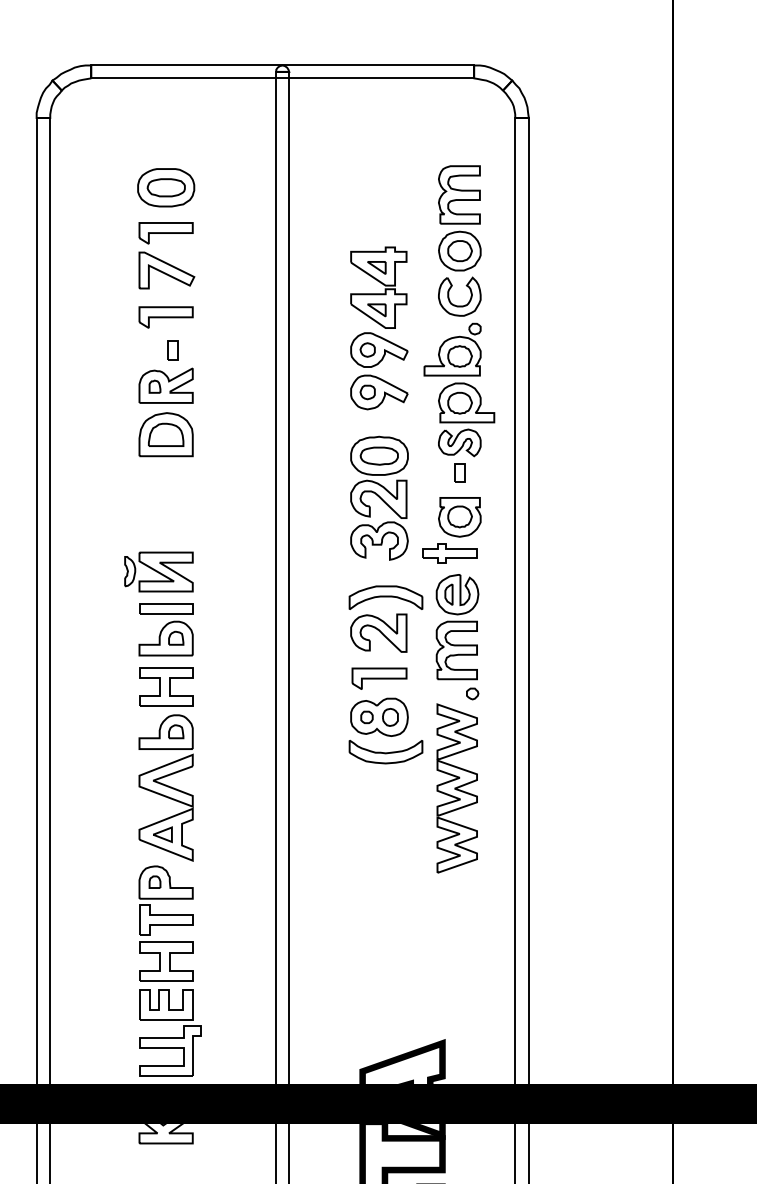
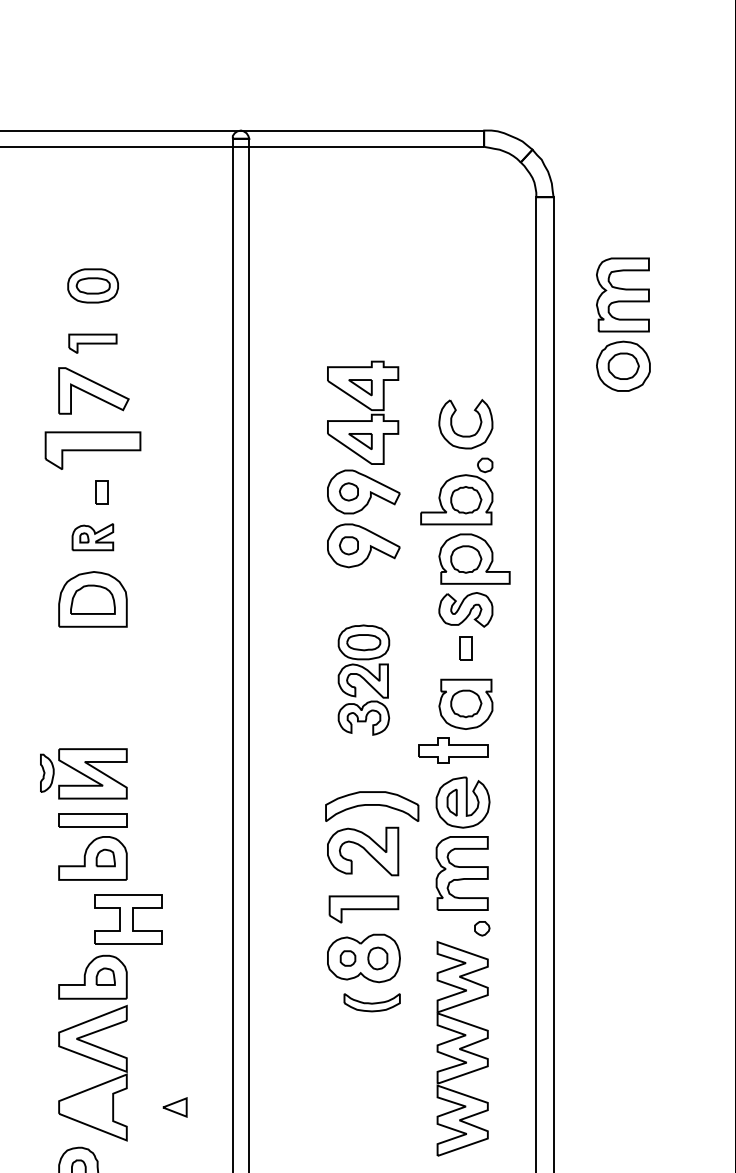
part: (166, 187) -> (93, 285), size x0.7
part: (459, 218) -> (623, 324), moved
part: (165, 233) -> (92, 343), size x0.7
part: (165, 317) -> (92, 450), size x1.4
part: (165, 385) -> (92, 536), size x0.6
part: (379, 497) -> (363, 679), size x0.7
part: (166, 686) -> (128, 919), moved
part: (385, 752) -> (371, 1003), size x0.6
part: (162, 834) -> (174, 1107), moved

